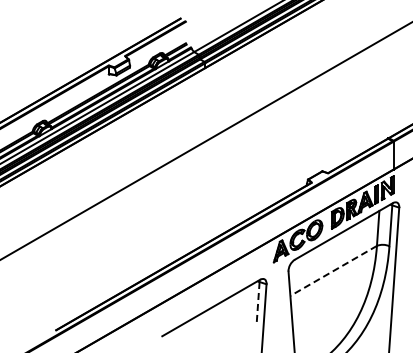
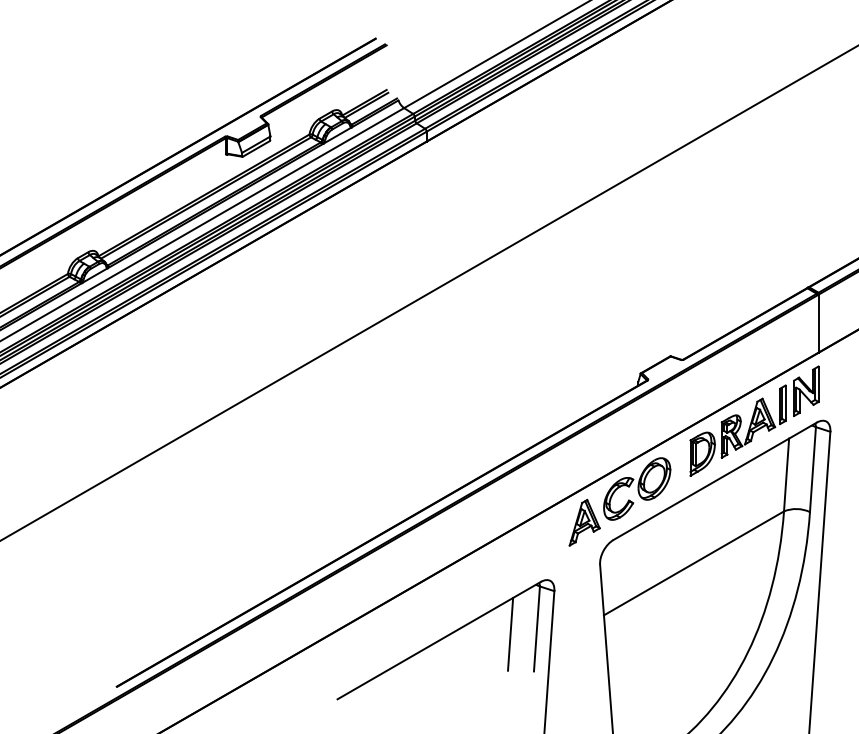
line: (333, 270) -> (693, 562), dashed -> solid
line: (258, 302) -> (537, 629), dashed -> solid
line: (245, 304) -> (510, 633), added

